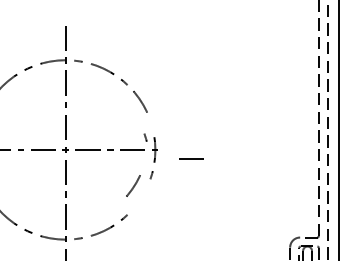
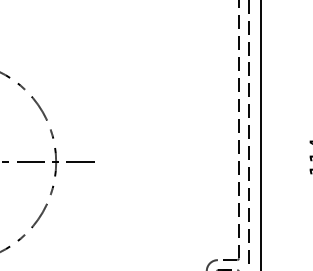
part: (145, 137) -> (51, 133), moved
line: (191, 158) -> (80, 161), moved
line: (133, 185) -> (39, 215), moved

